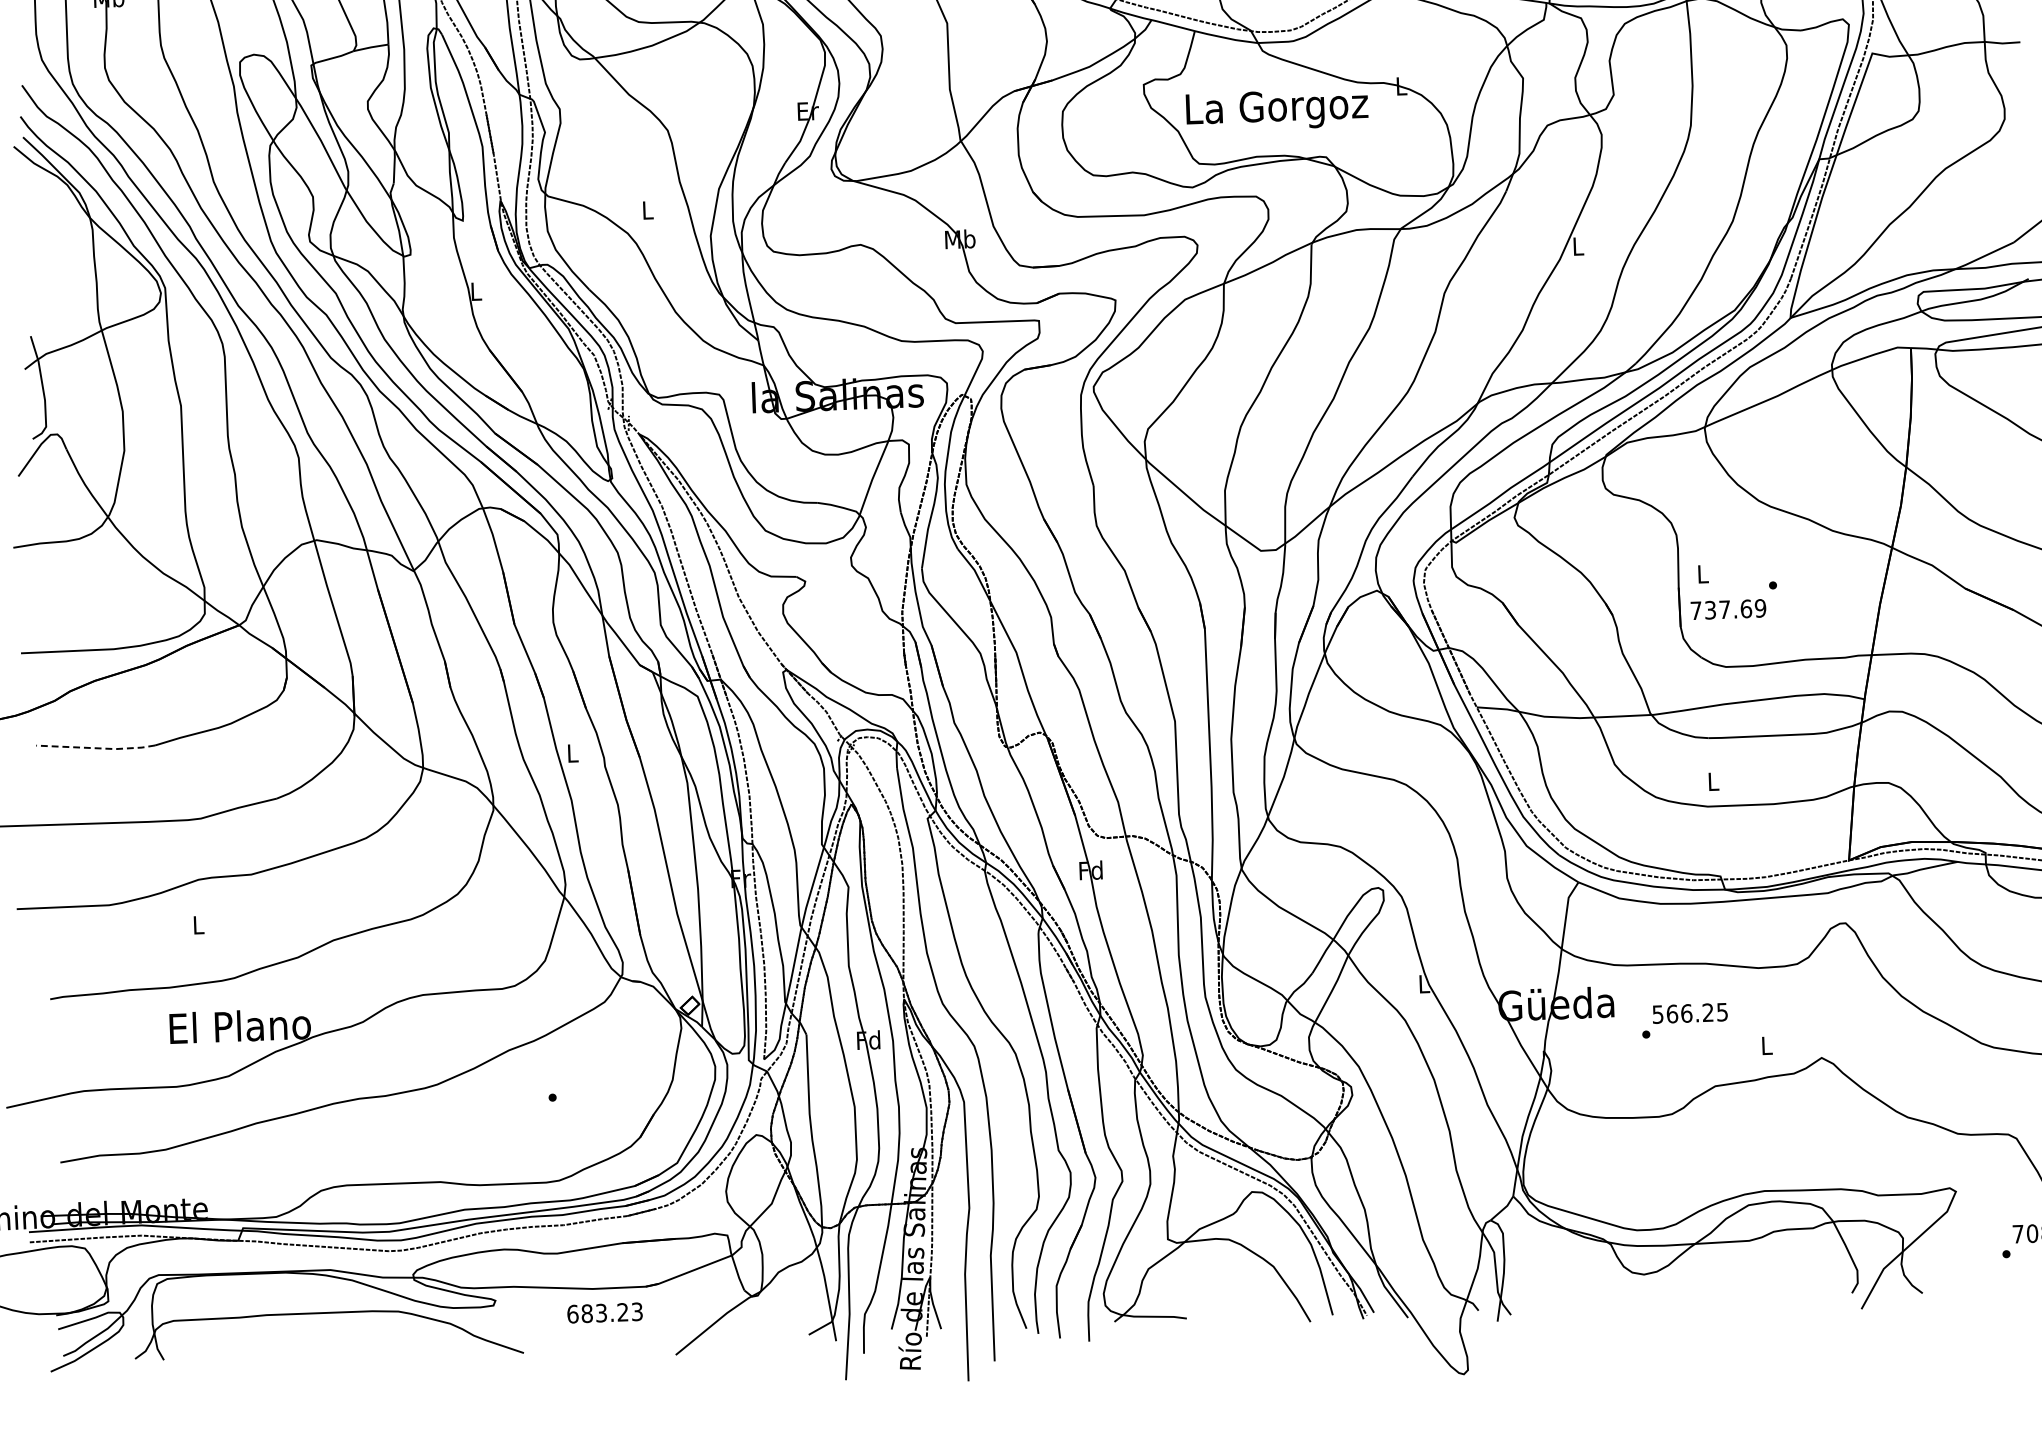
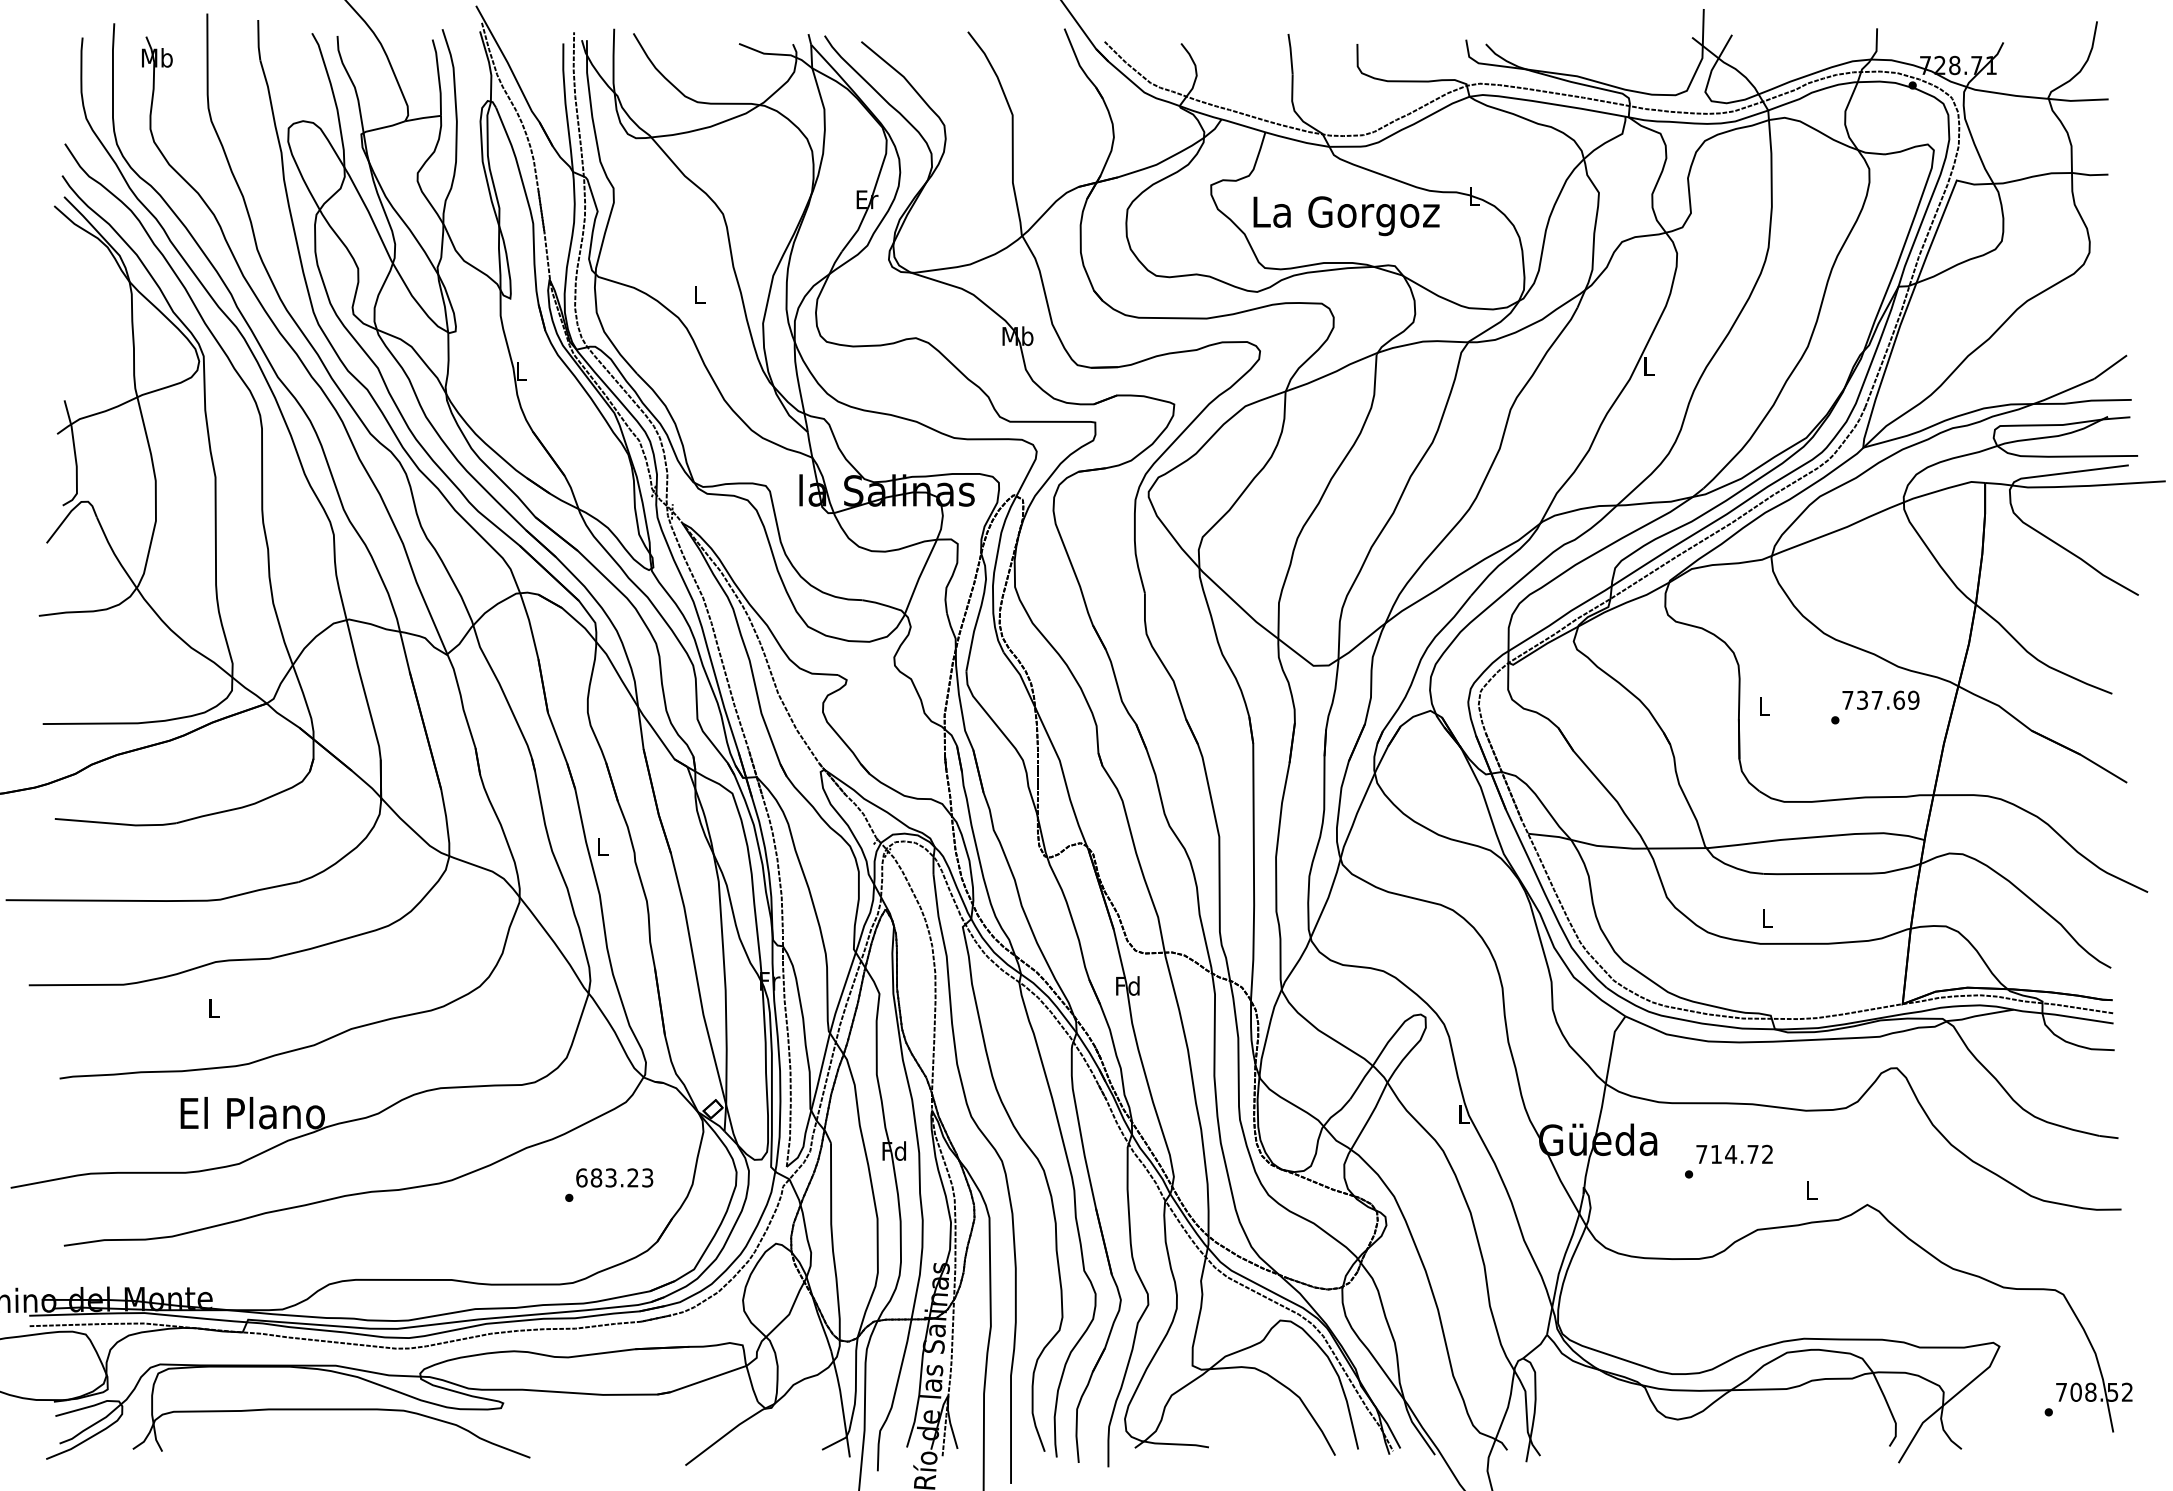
text: (1728, 608) -> (1880, 699), moved
line: (97, 747) -> (117, 823), dashed -> solid
text: (1690, 1013) -> (1734, 1154), 566.25 -> 714.72
text: (604, 1312) -> (614, 1177), moved

